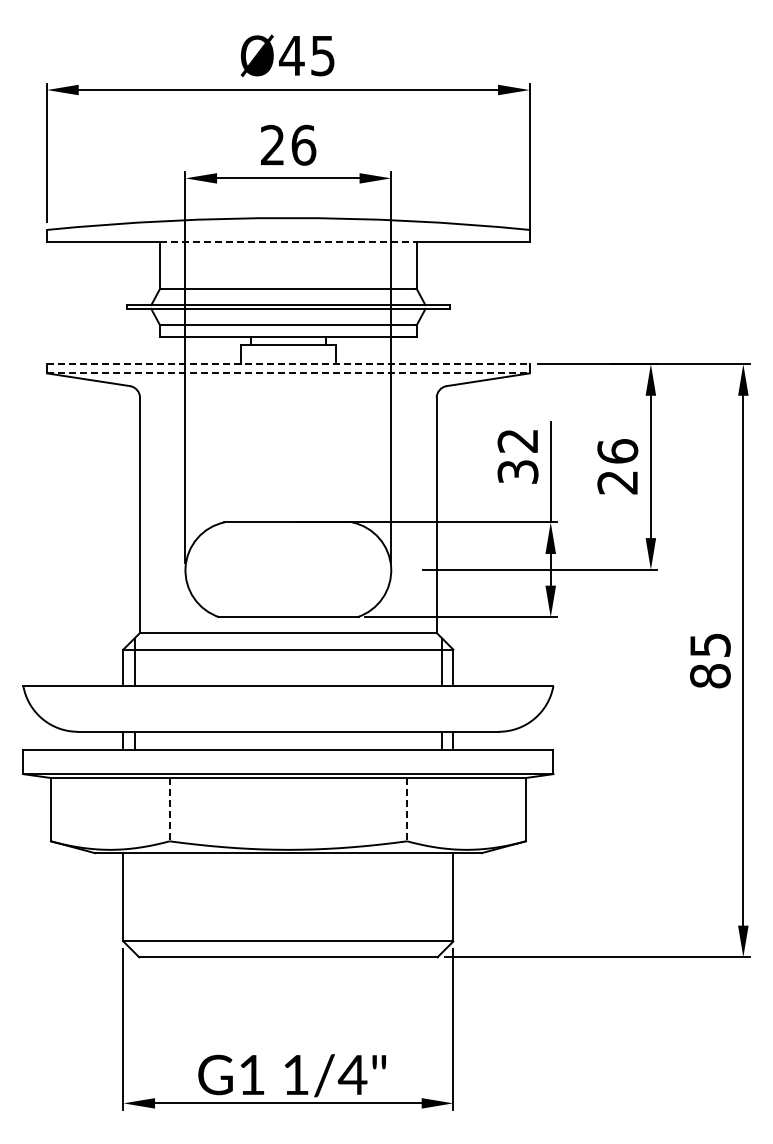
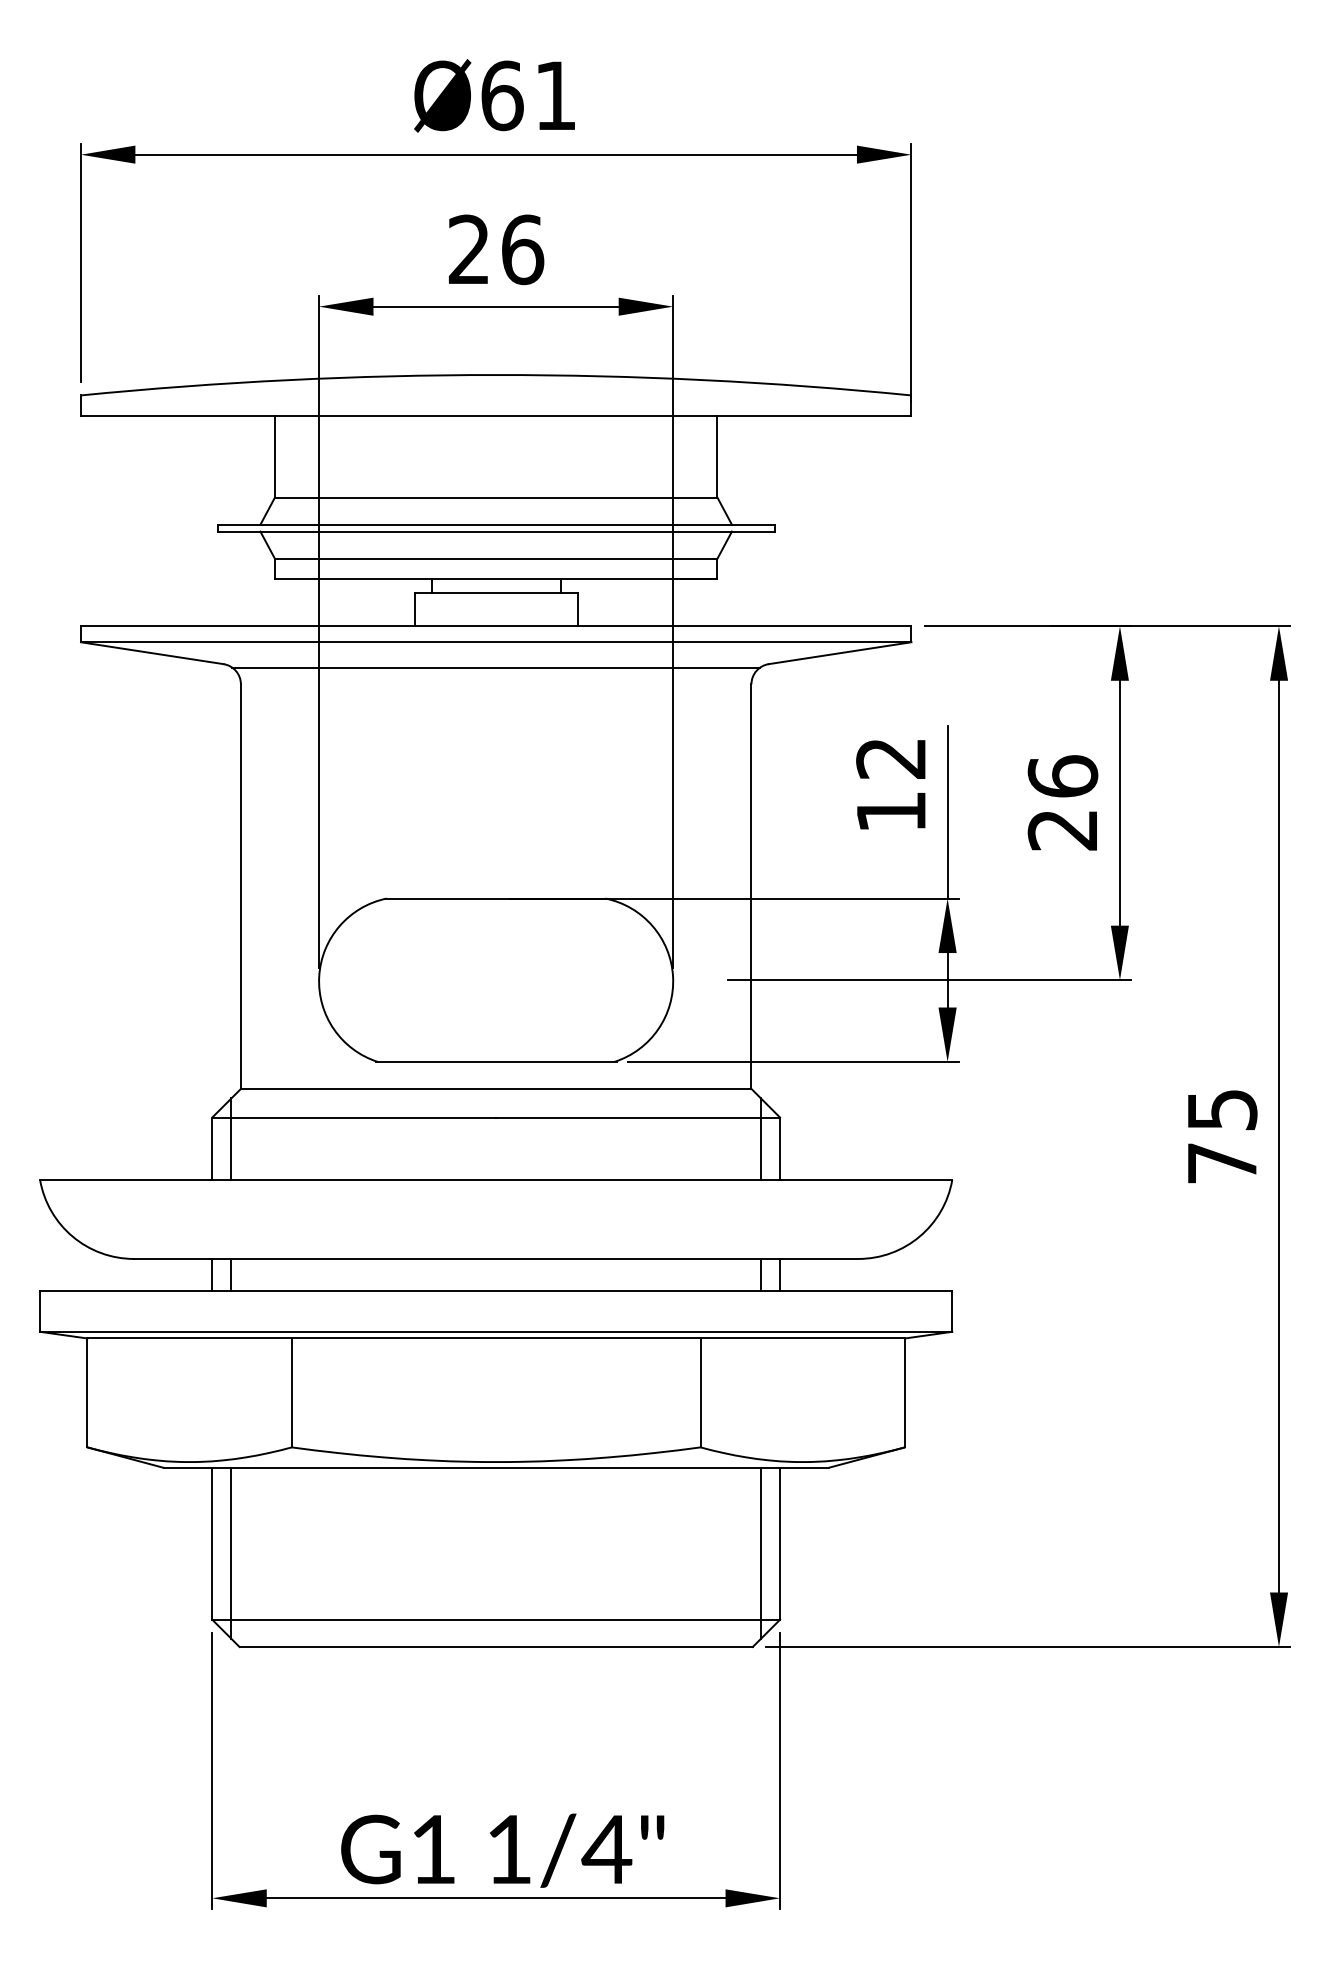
text: (306, 55) -> (527, 95), Ø45 -> Ø61
line: (288, 241) -> (496, 415), dashed -> solid
line: (288, 364) -> (496, 626), dashed -> solid
line: (288, 373) -> (496, 642), dashed -> solid
line: (288, 388) -> (496, 668), added
text: (517, 471) -> (890, 811), 32 -> 12
text: (710, 676) -> (1222, 1163), 85 -> 75
line: (169, 809) -> (291, 1392), dashed -> solid
line: (407, 809) -> (701, 1392), dashed -> solid
line: (134, 902) -> (231, 1552), added
line: (442, 902) -> (761, 1552), added

